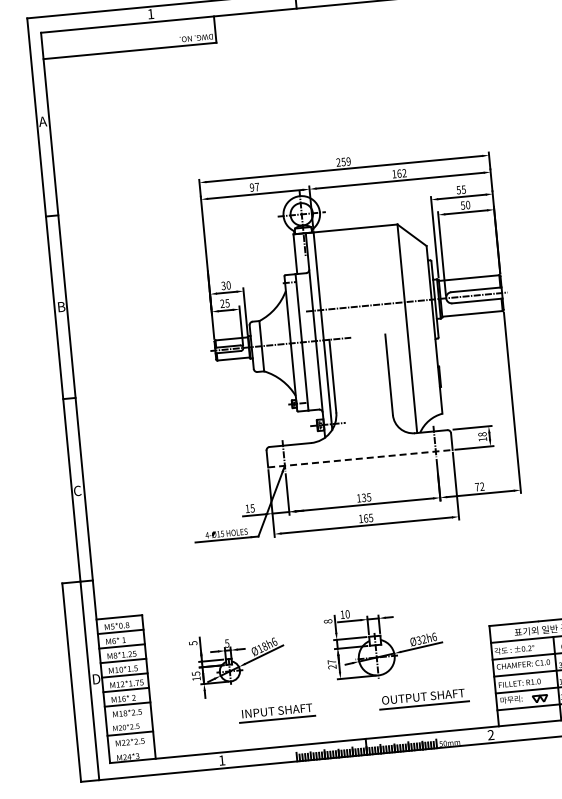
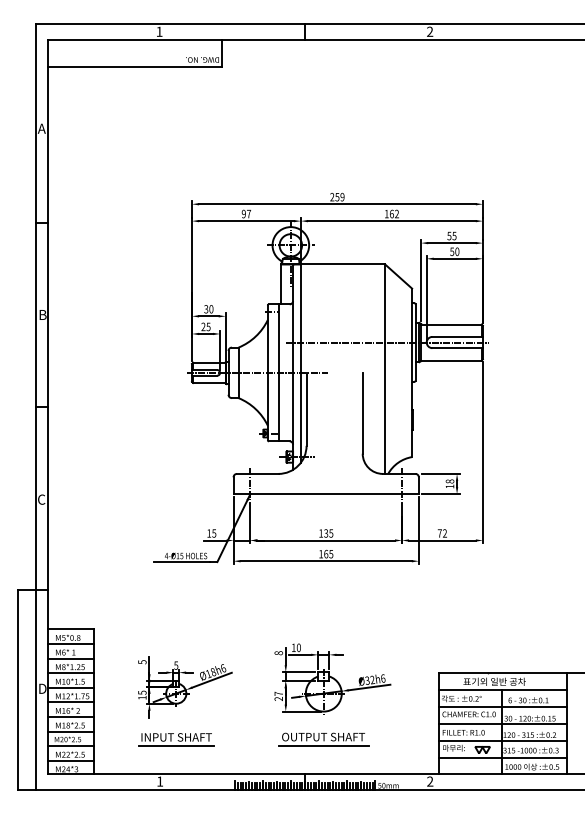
line: (360, 459) -> (326, 494), dashed -> solid
part: (423, 699) -> (323, 739), moved
part: (277, 713) -> (176, 739), moved
line: (129, 718) -> (71, 731), added
line: (131, 747) -> (71, 760), added

